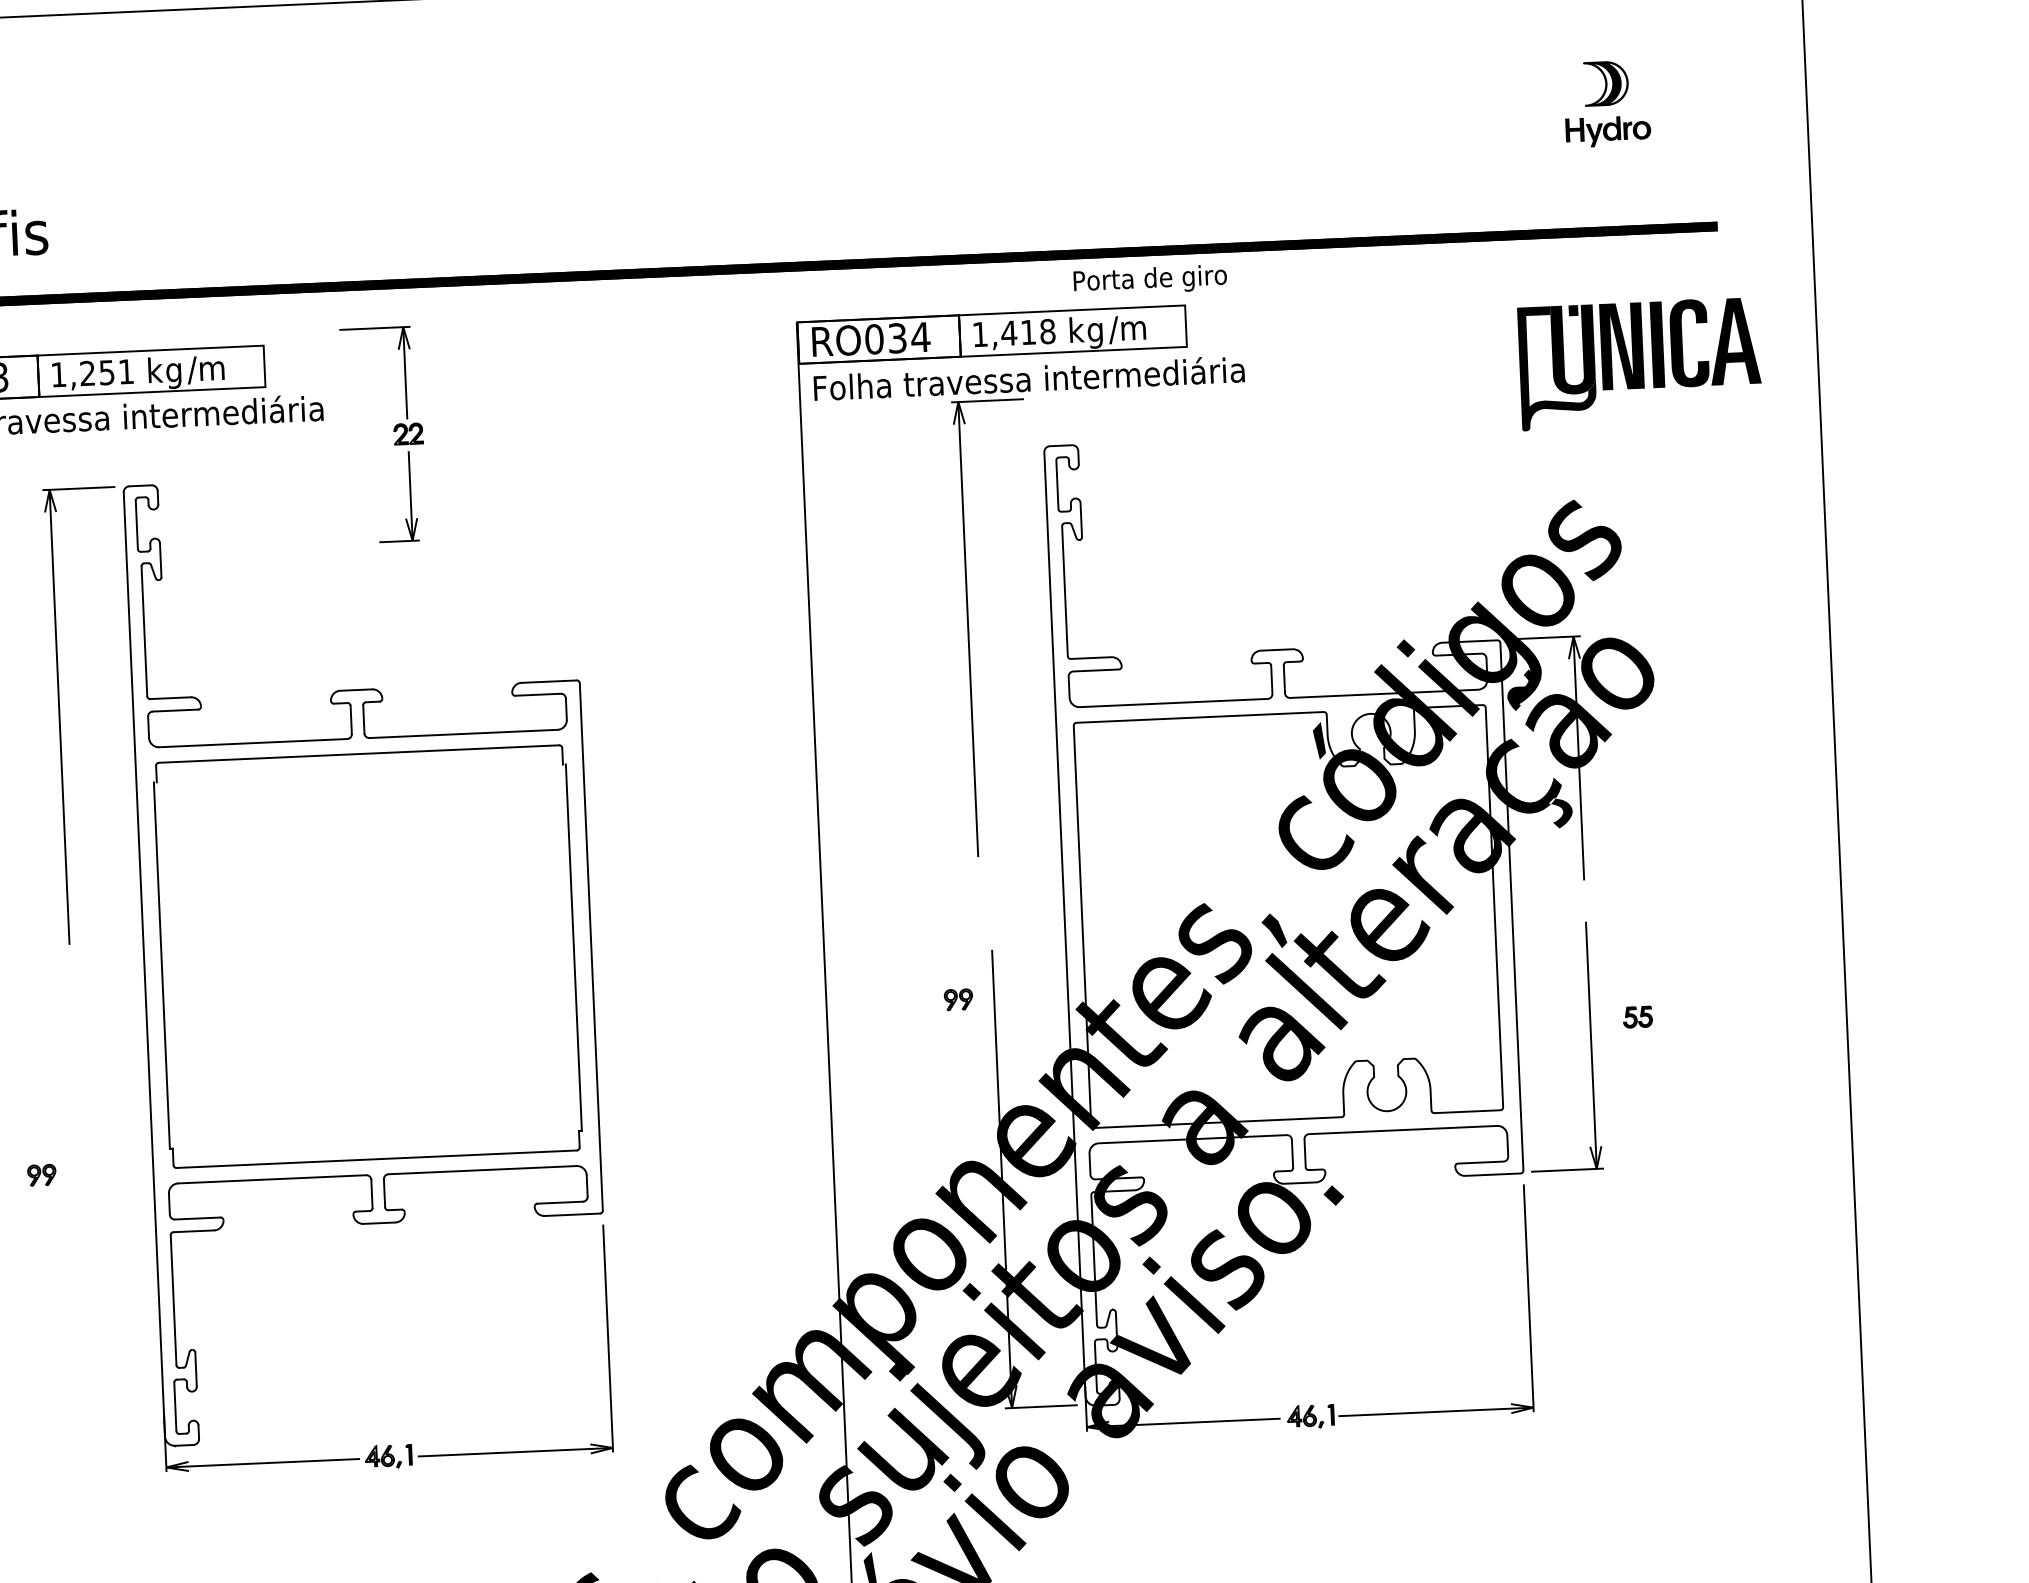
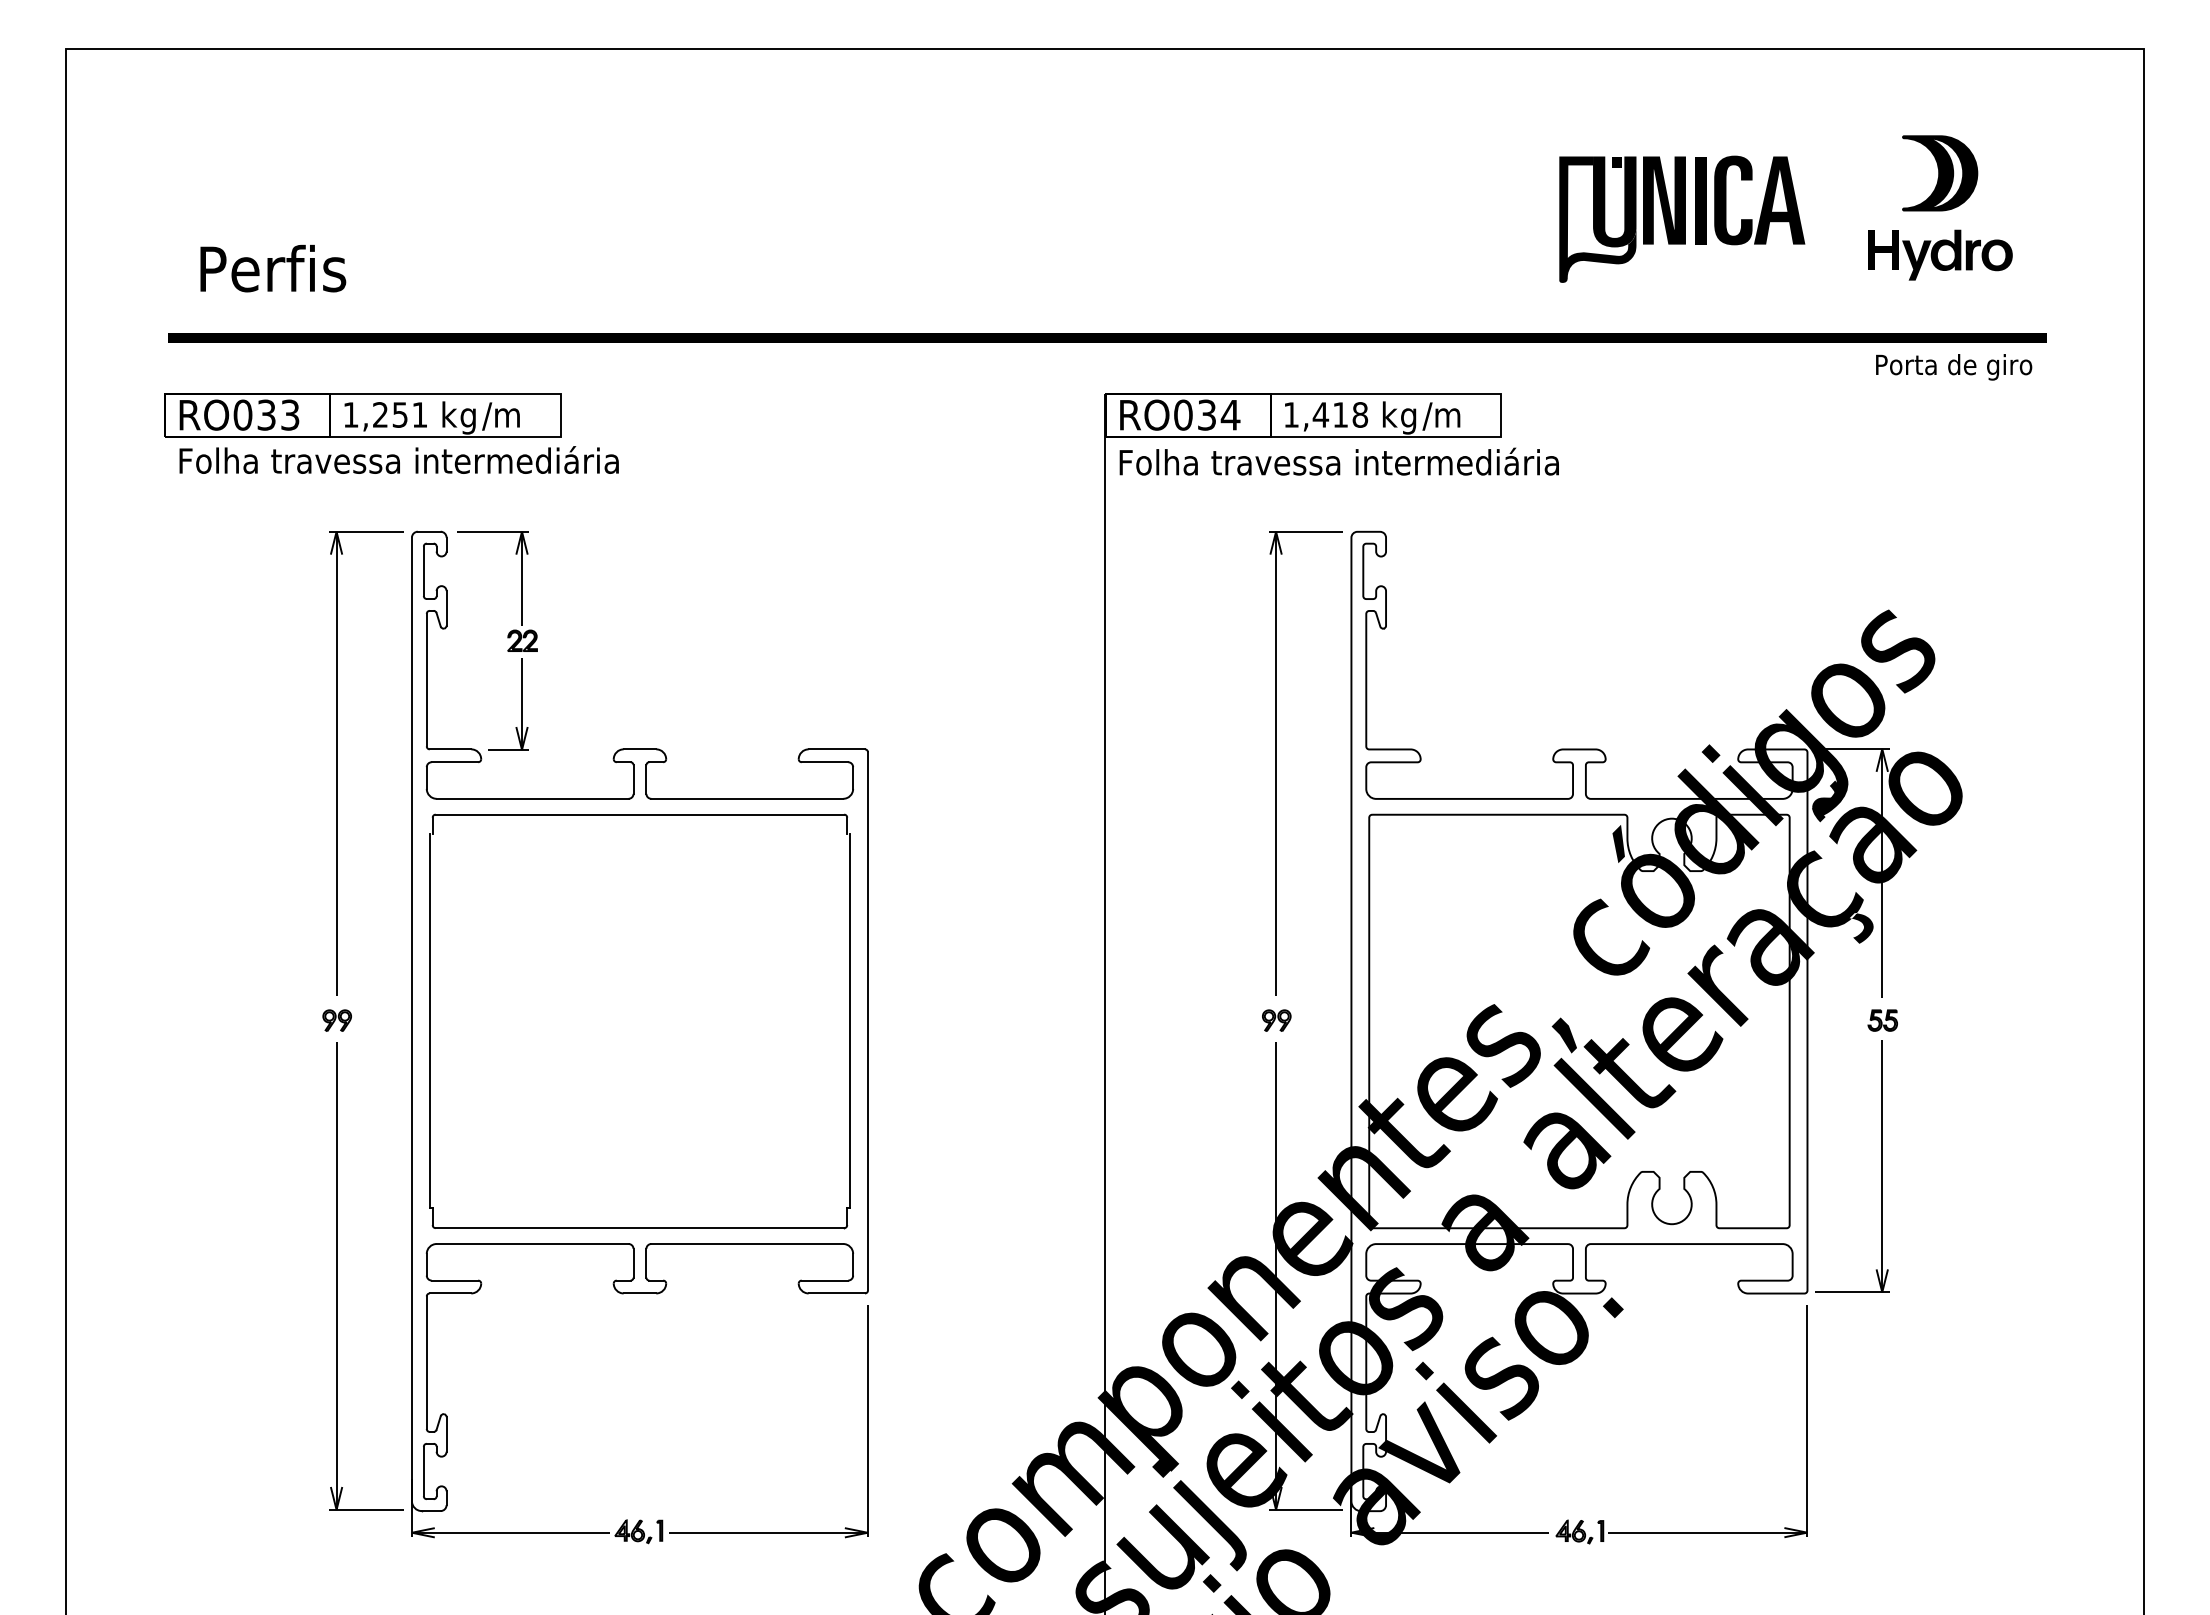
part: (1607, 103) -> (1940, 207), size x1.67
text: (1150, 280) -> (1954, 367), moved
part: (1640, 363) -> (1682, 218), moved
part: (393, 432) -> (507, 638), moved
part: (968, 629) -> (1276, 763), moved
part: (958, 999) -> (1276, 1020), moved
part: (1637, 1017) -> (1882, 1020), moved
part: (41, 1175) -> (336, 1020), moved
part: (82, 1219) -> (337, 1276), added

